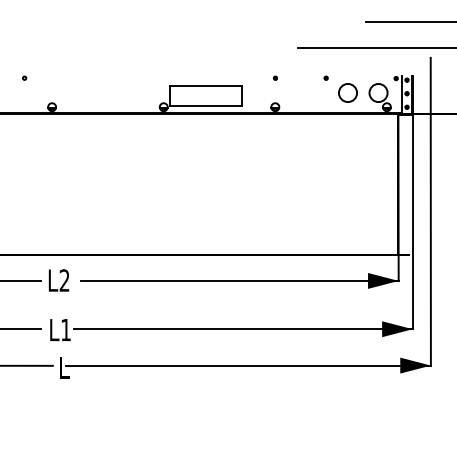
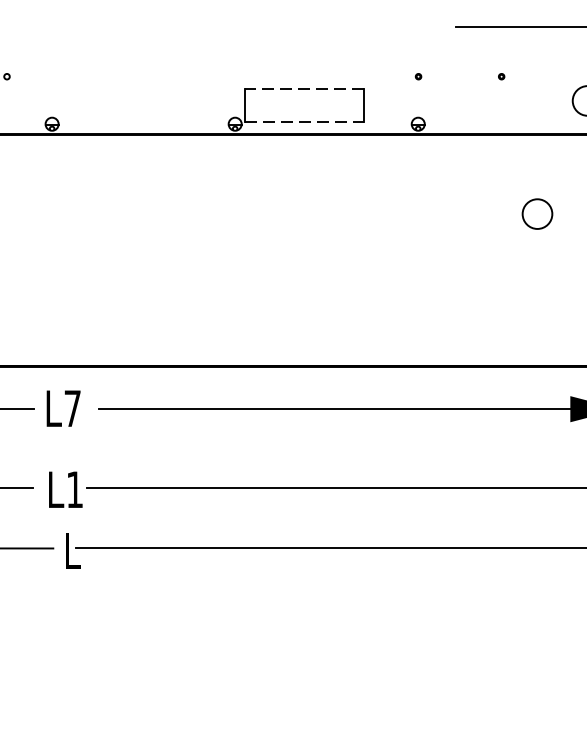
line: (205, 85) -> (303, 88), solid -> dashed
circle: (347, 92) -> (536, 213), moved
line: (206, 106) -> (305, 123), solid -> dashed
text: (64, 280) -> (72, 408), L2 -> L7

